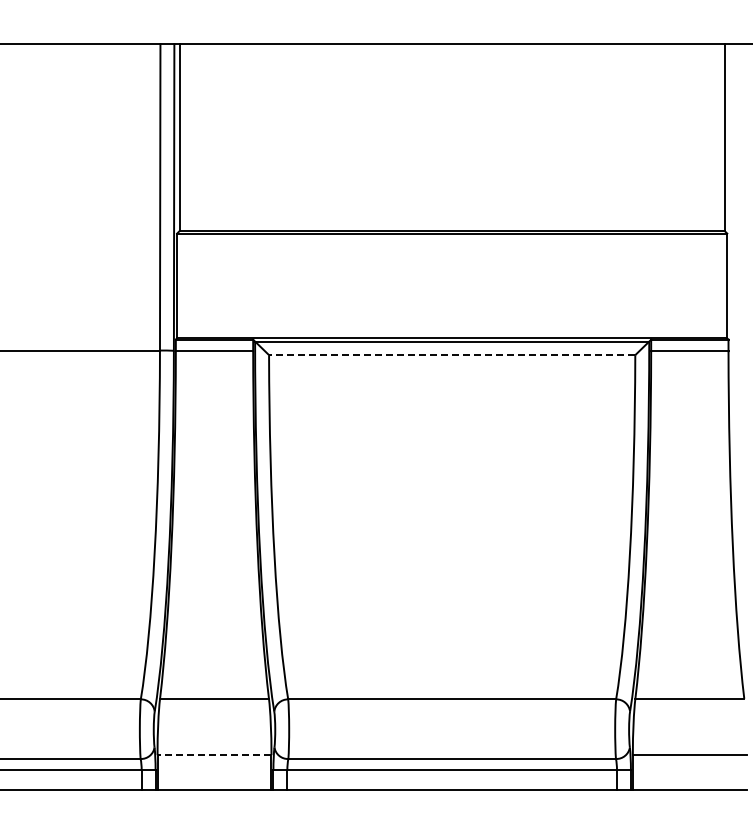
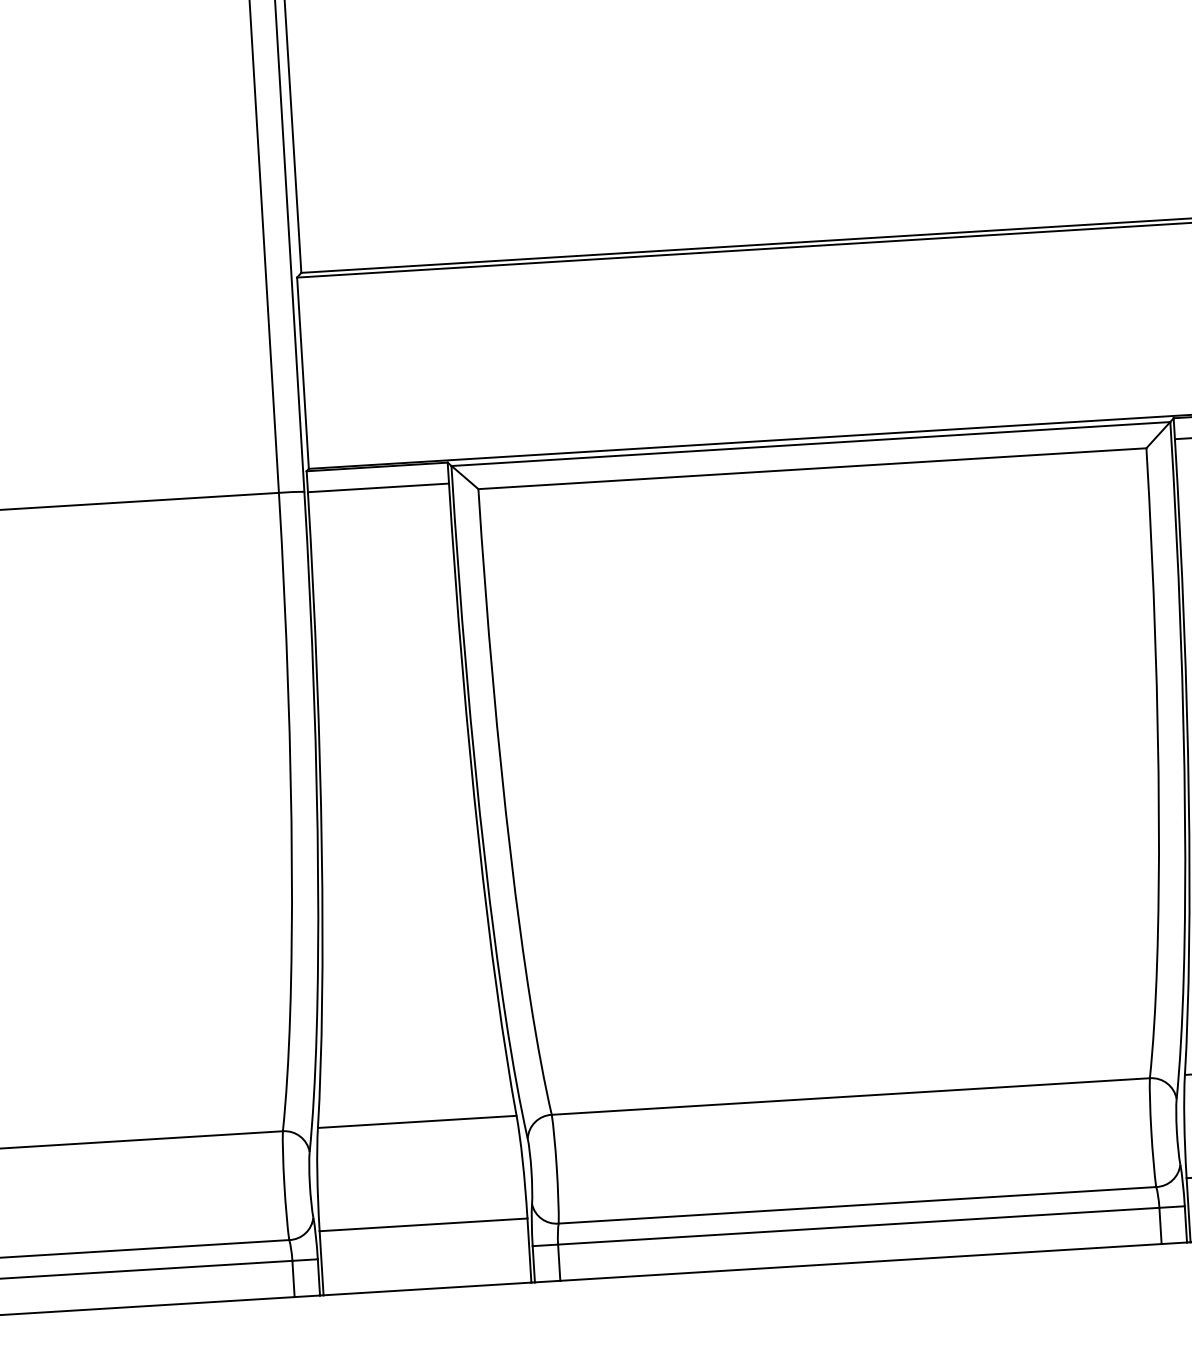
line: (451, 355) -> (811, 469), dashed -> solid
line: (214, 755) -> (423, 1225), dashed -> solid

